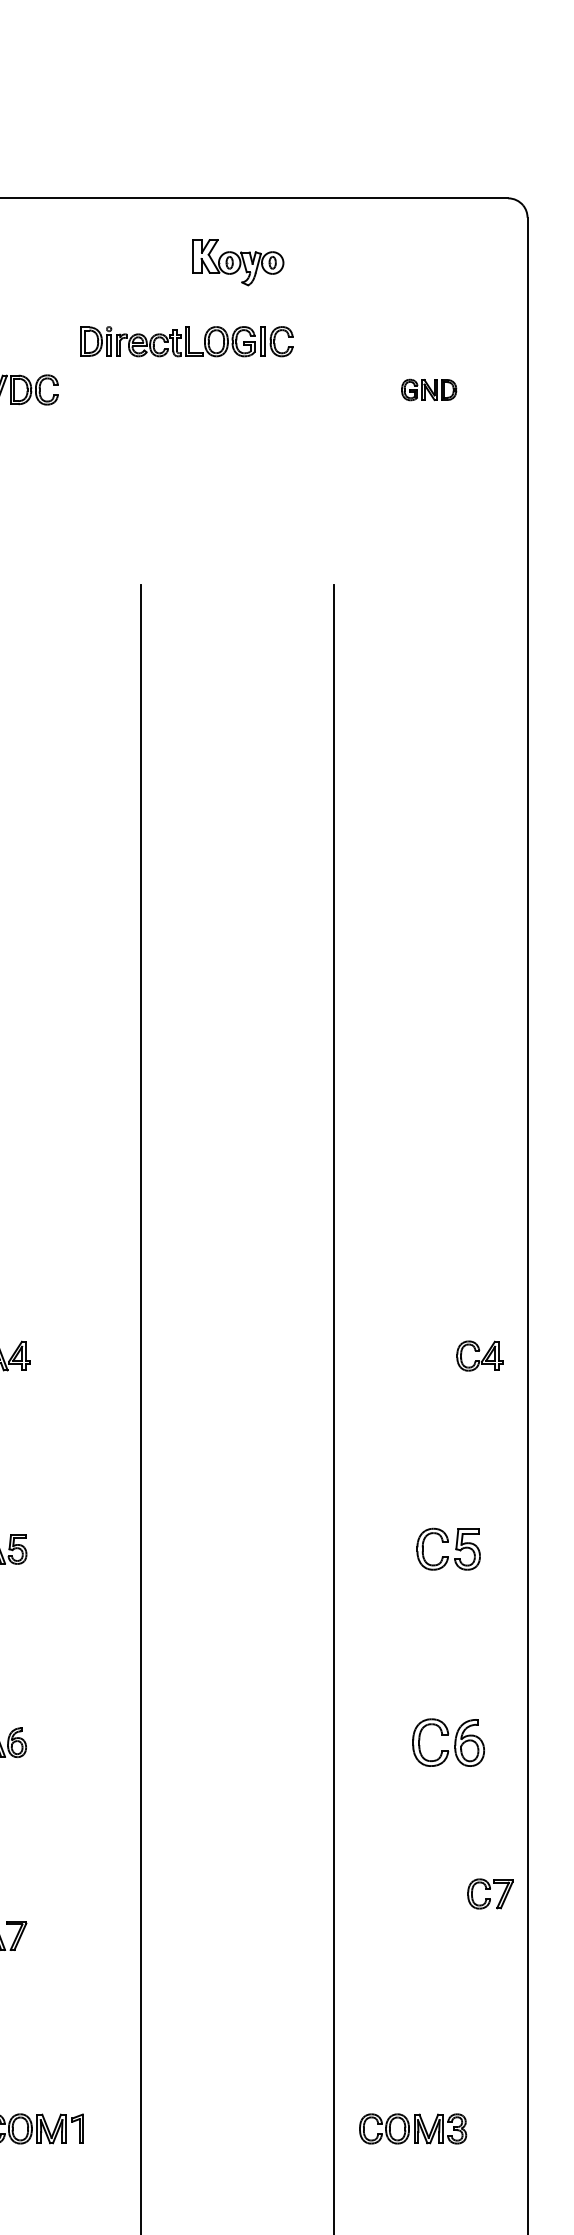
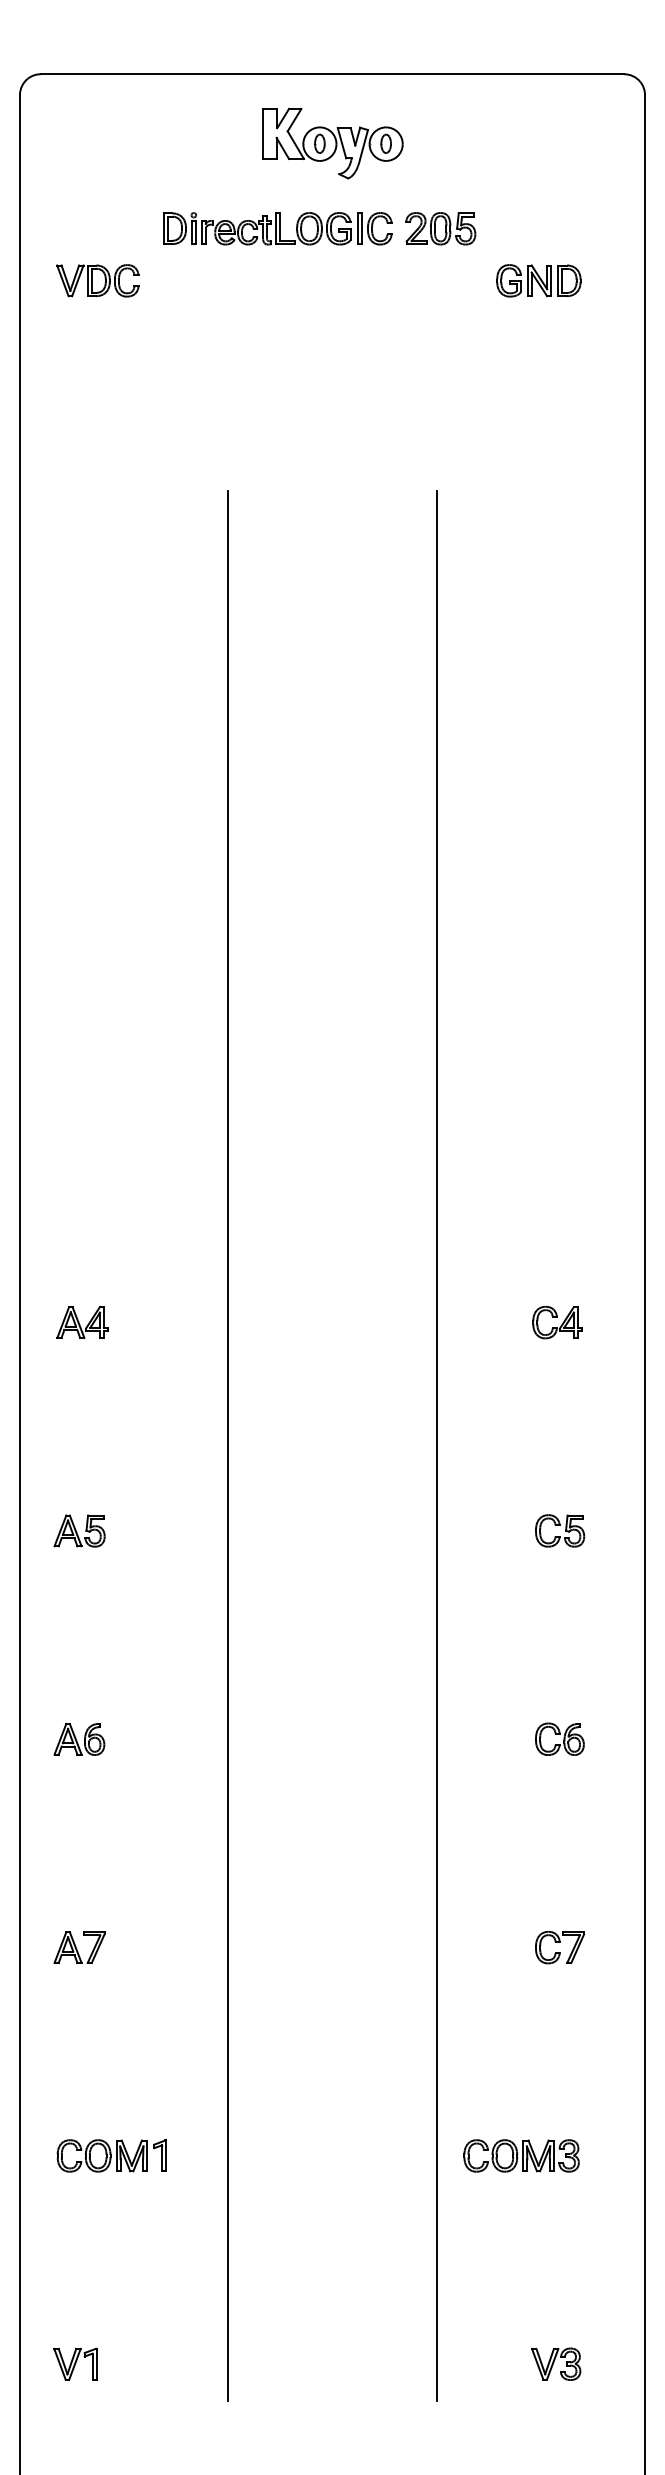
part: (237, 262) -> (332, 143), size x1.43
part: (337, 341) -> (440, 228), added
part: (428, 389) -> (538, 280), size x1.43
part: (479, 1356) -> (557, 1322), moved
part: (449, 1548) -> (560, 1530), size x0.71
part: (448, 1741) -> (559, 1738), size x0.62
part: (490, 1893) -> (560, 1947), moved

